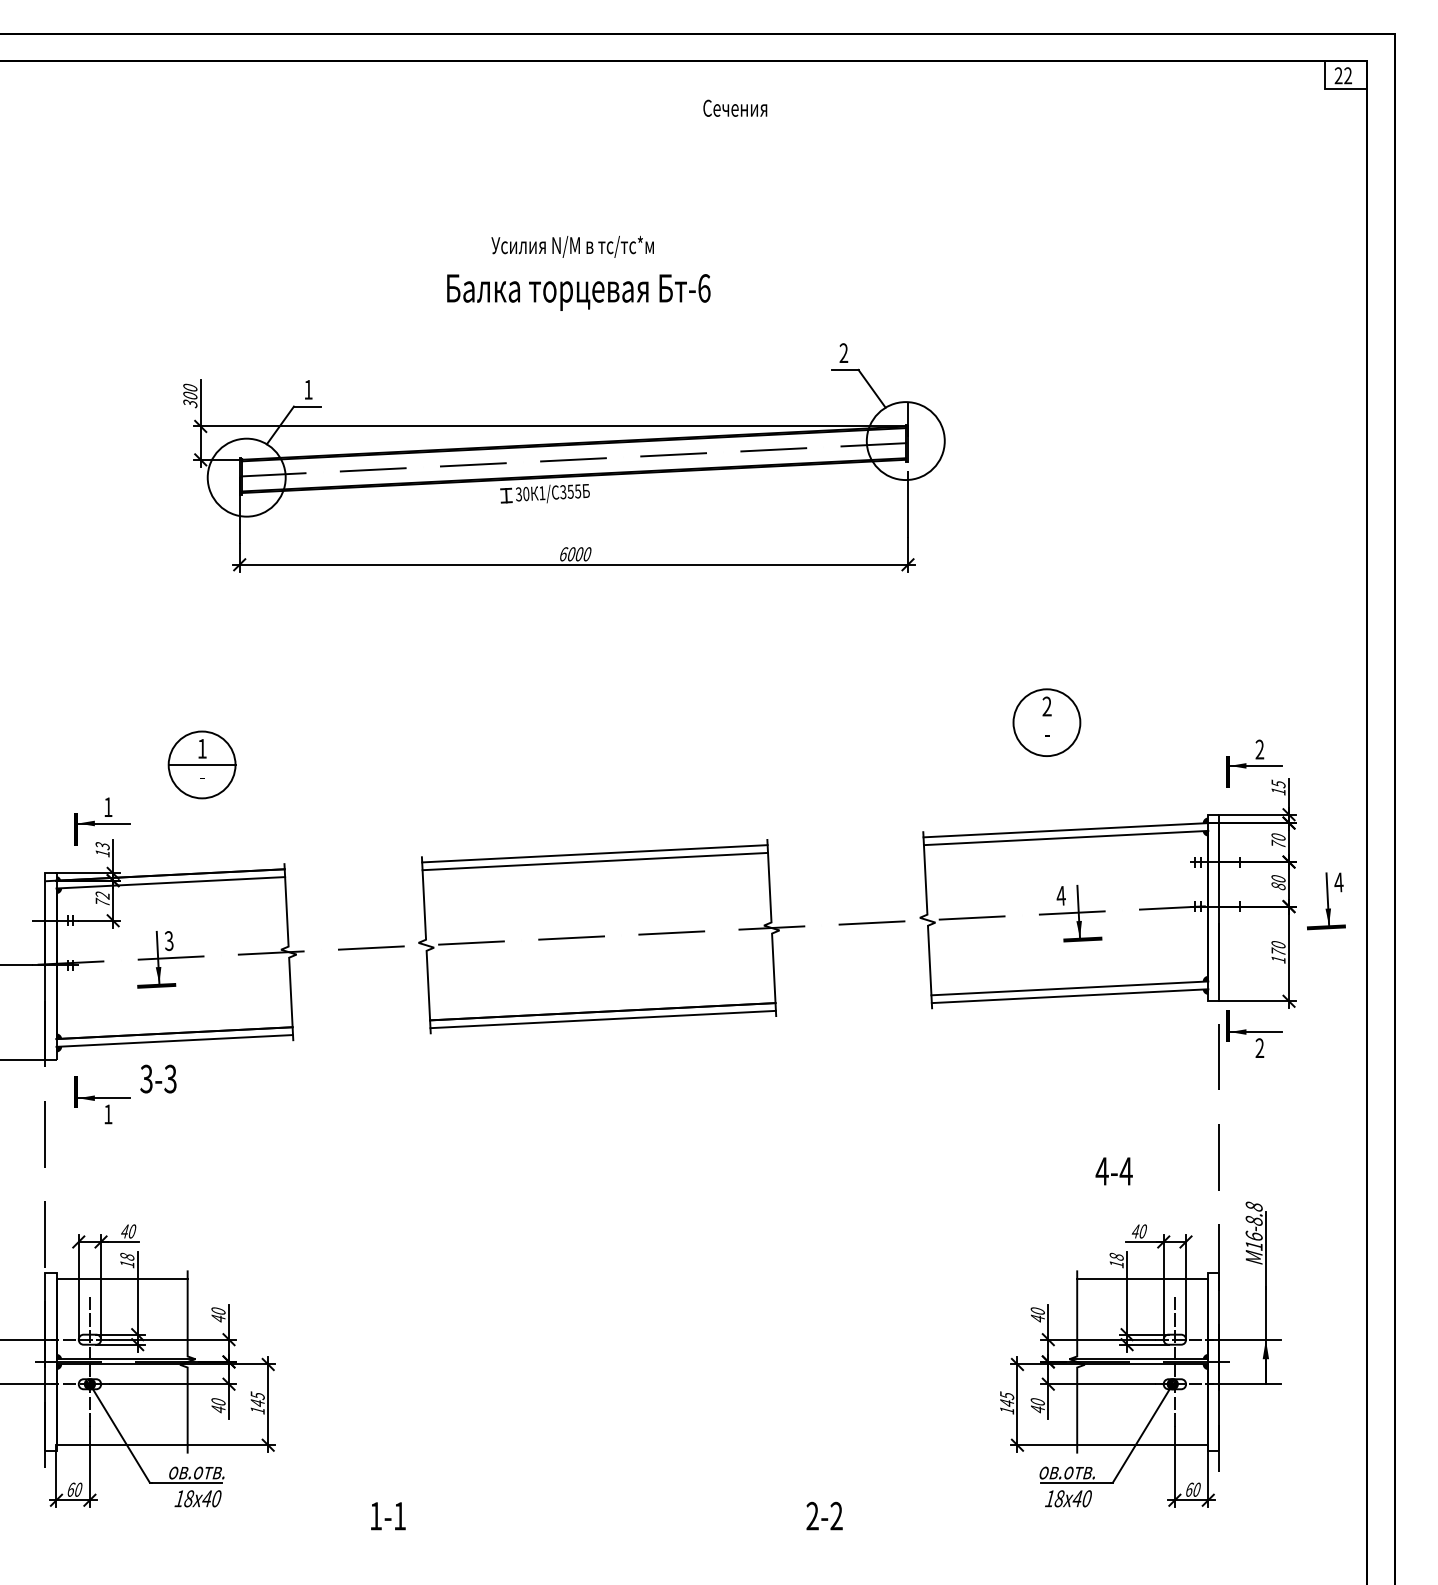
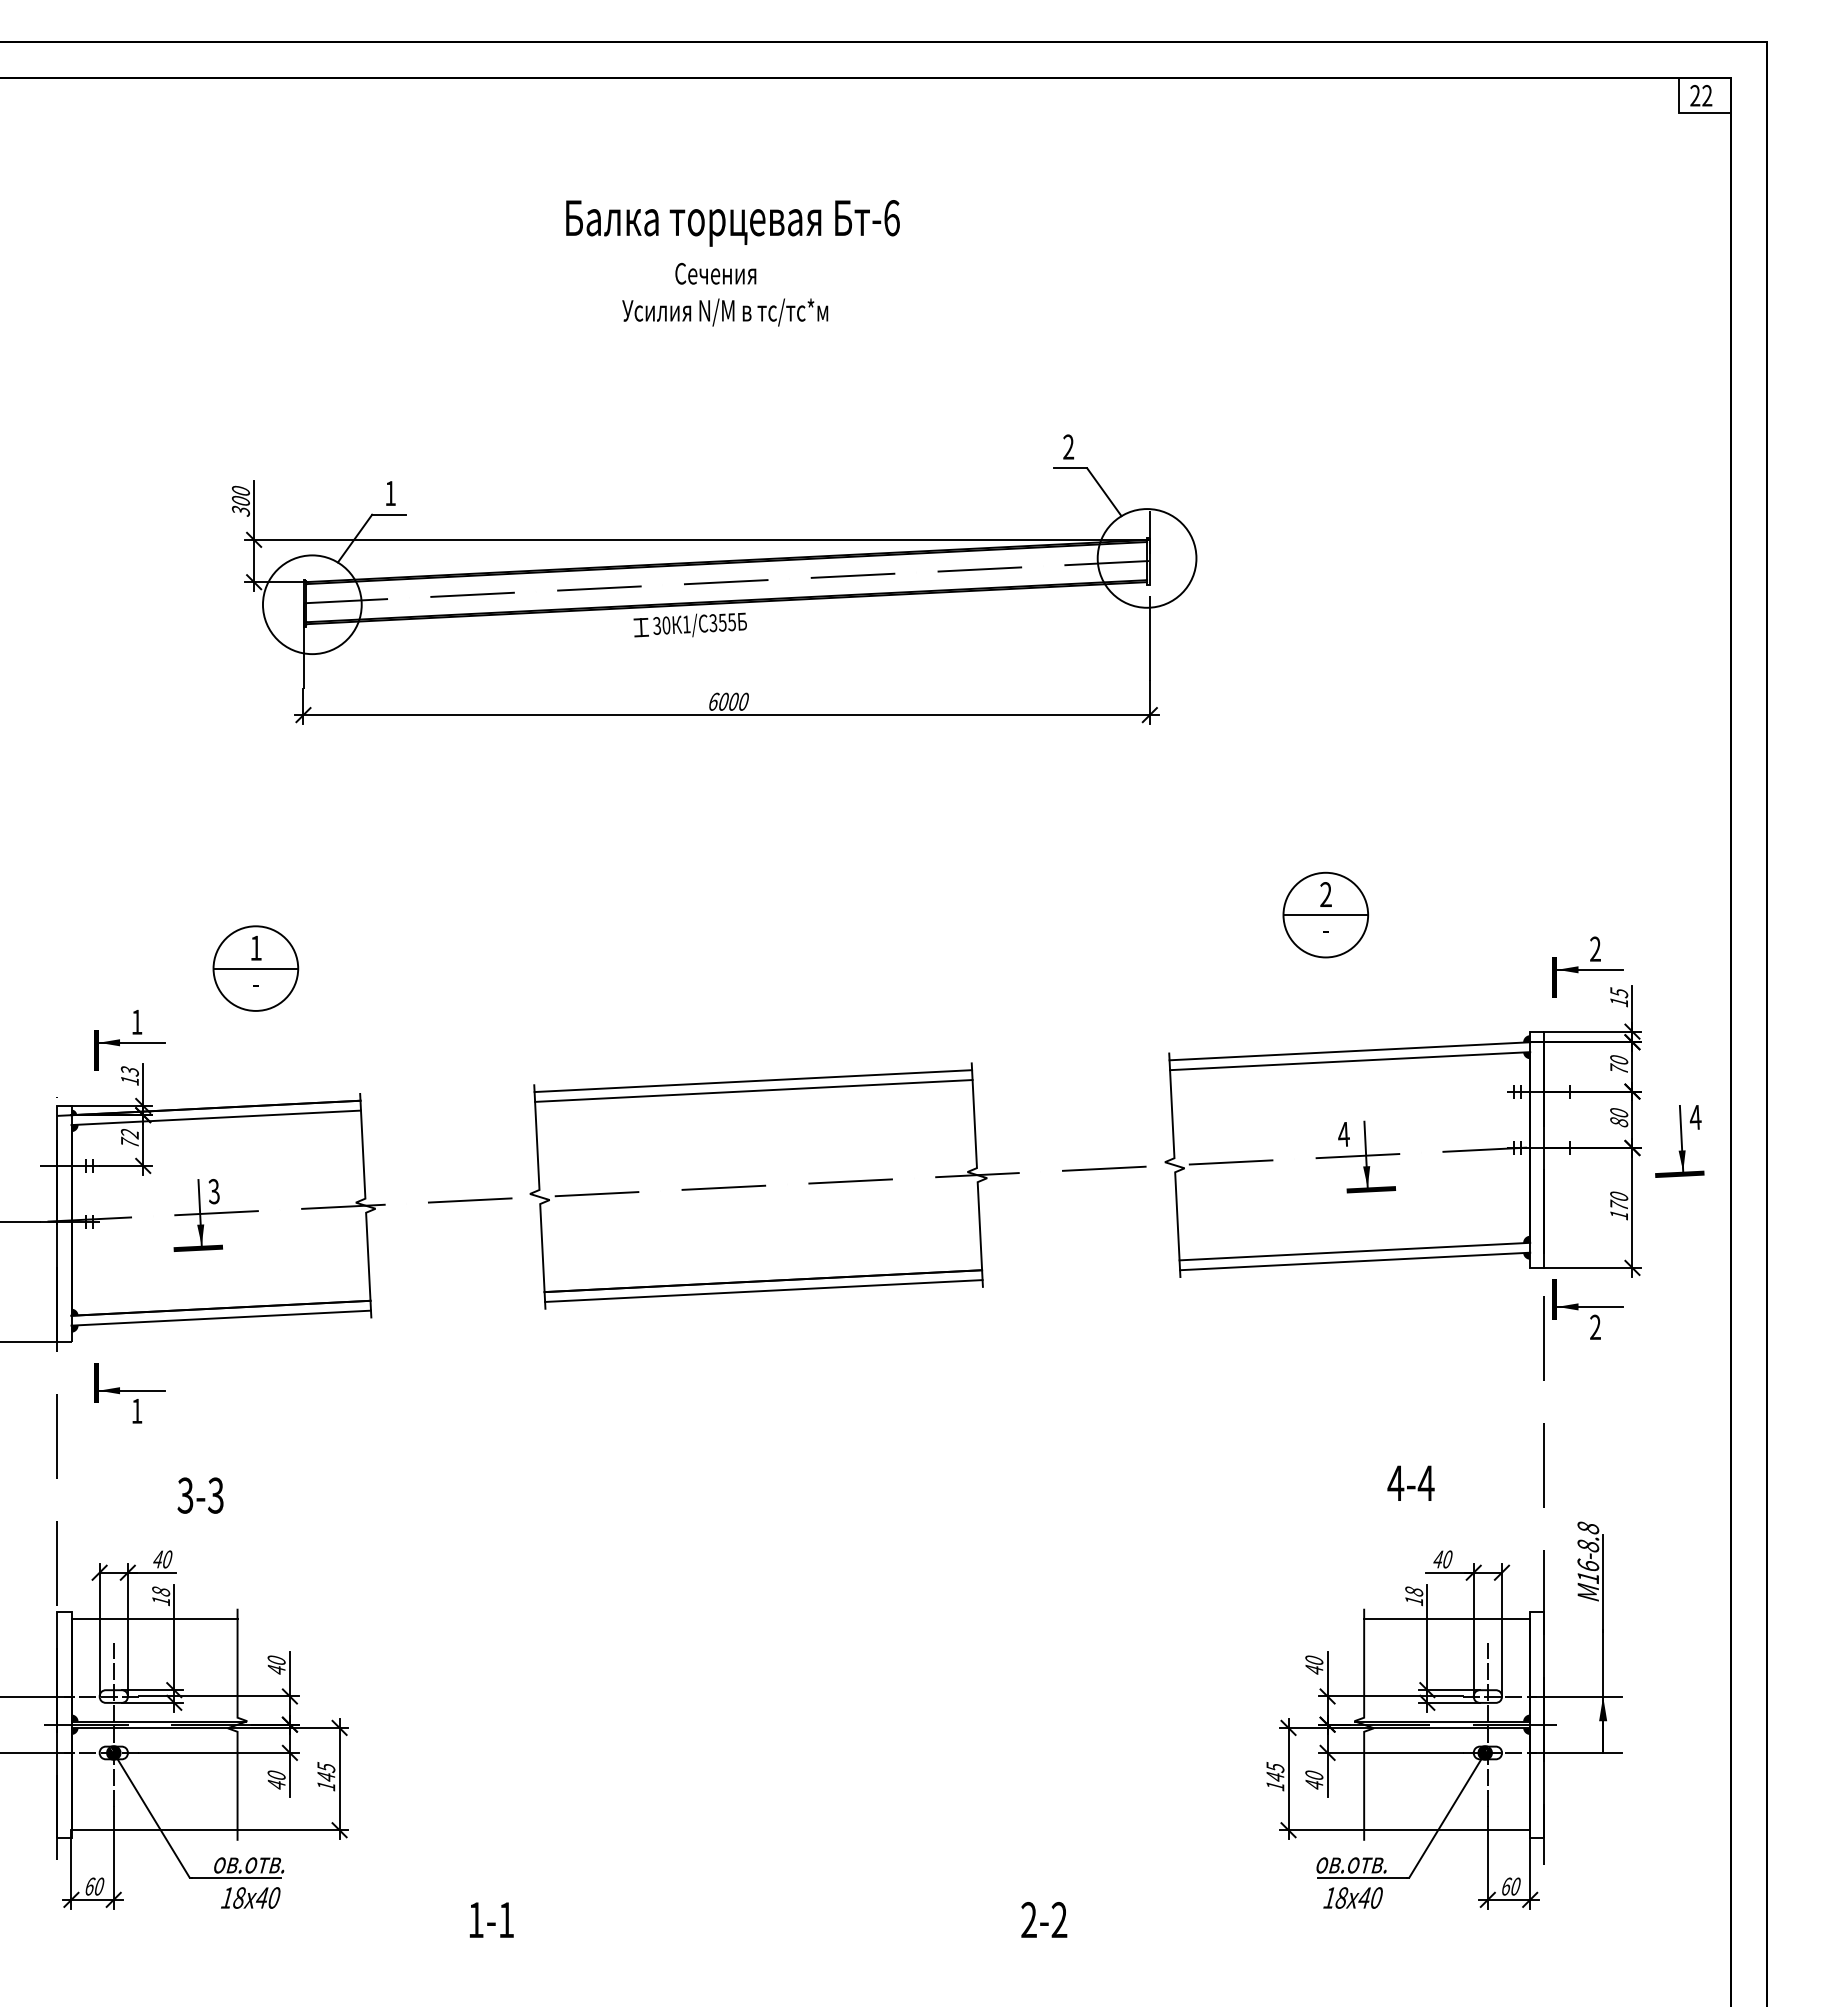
text: (735, 107) -> (716, 272), moved
text: (578, 292) -> (732, 223), moved
line: (1046, 722) -> (1325, 914), added
text: (158, 1078) -> (200, 1494), moved

